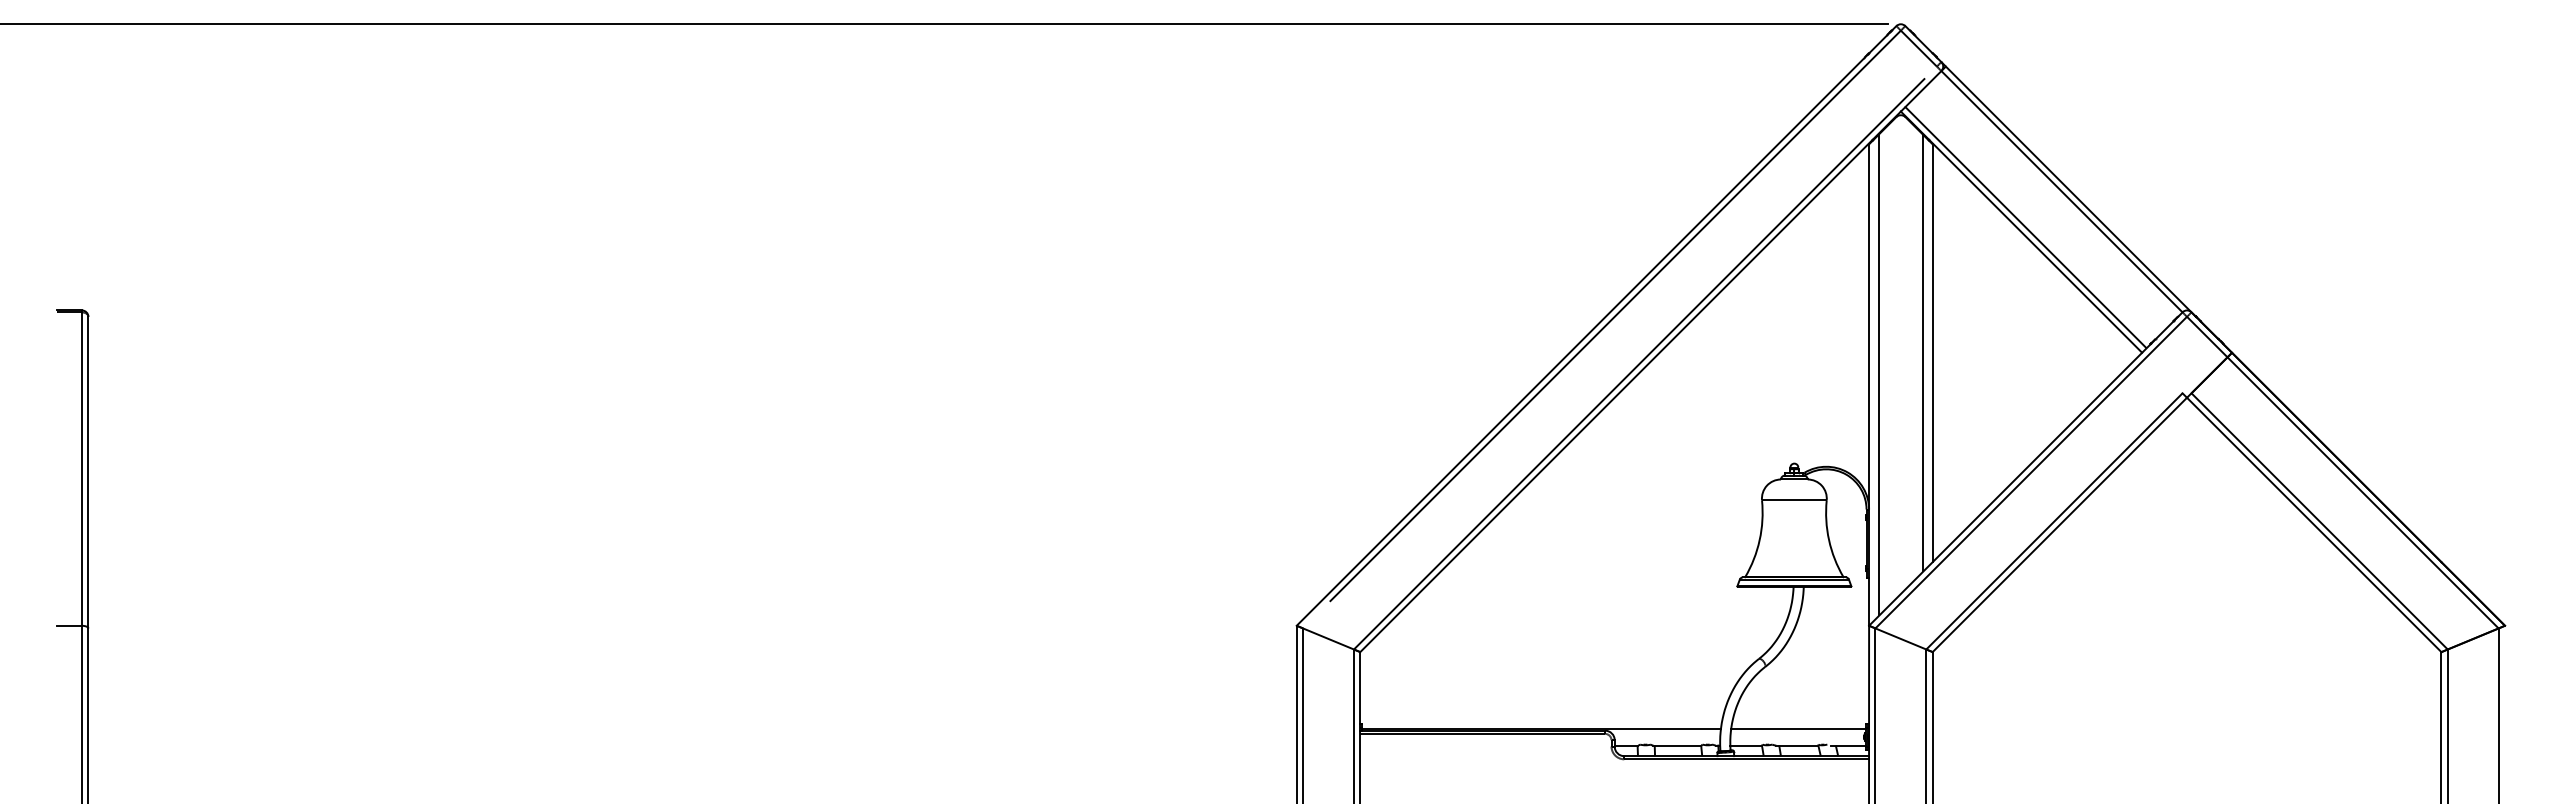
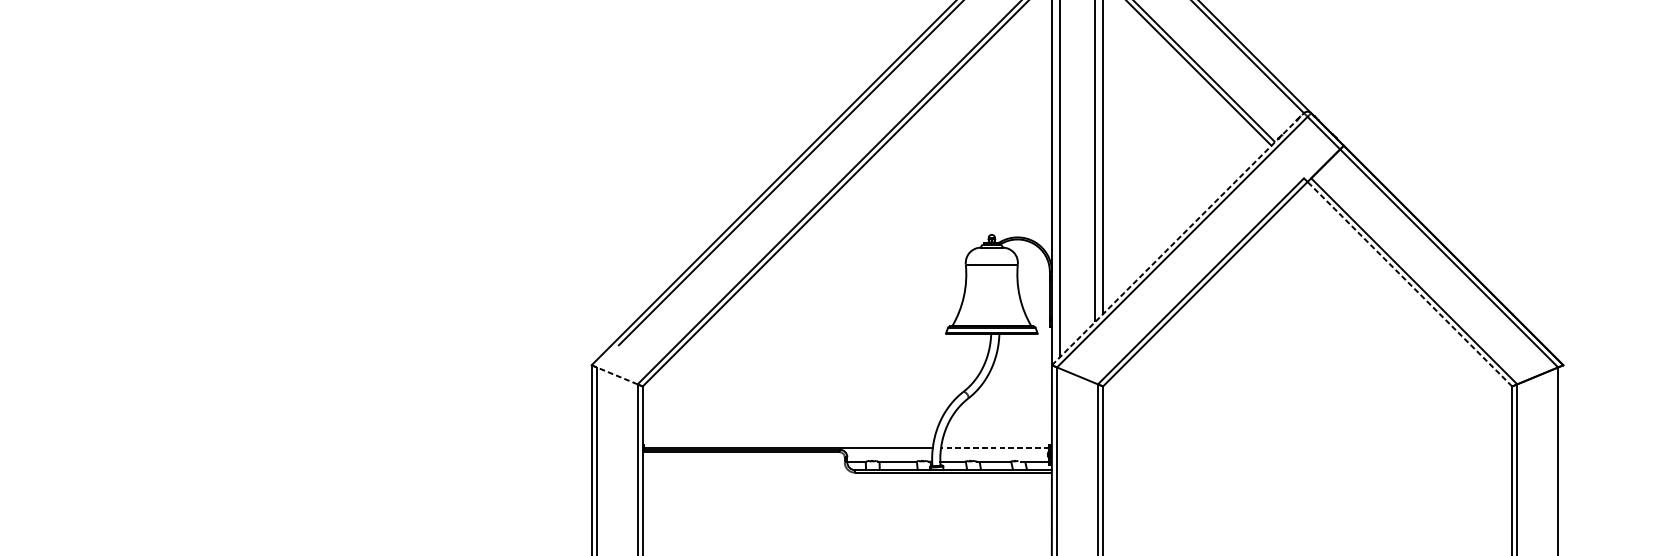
line: (2025, 469) -> (1177, 239), solid -> dashed
line: (2314, 524) -> (1410, 283), solid -> dashed
line: (1328, 638) -> (617, 375), solid -> dashed
line: (1798, 728) -> (995, 447), solid -> dashed

